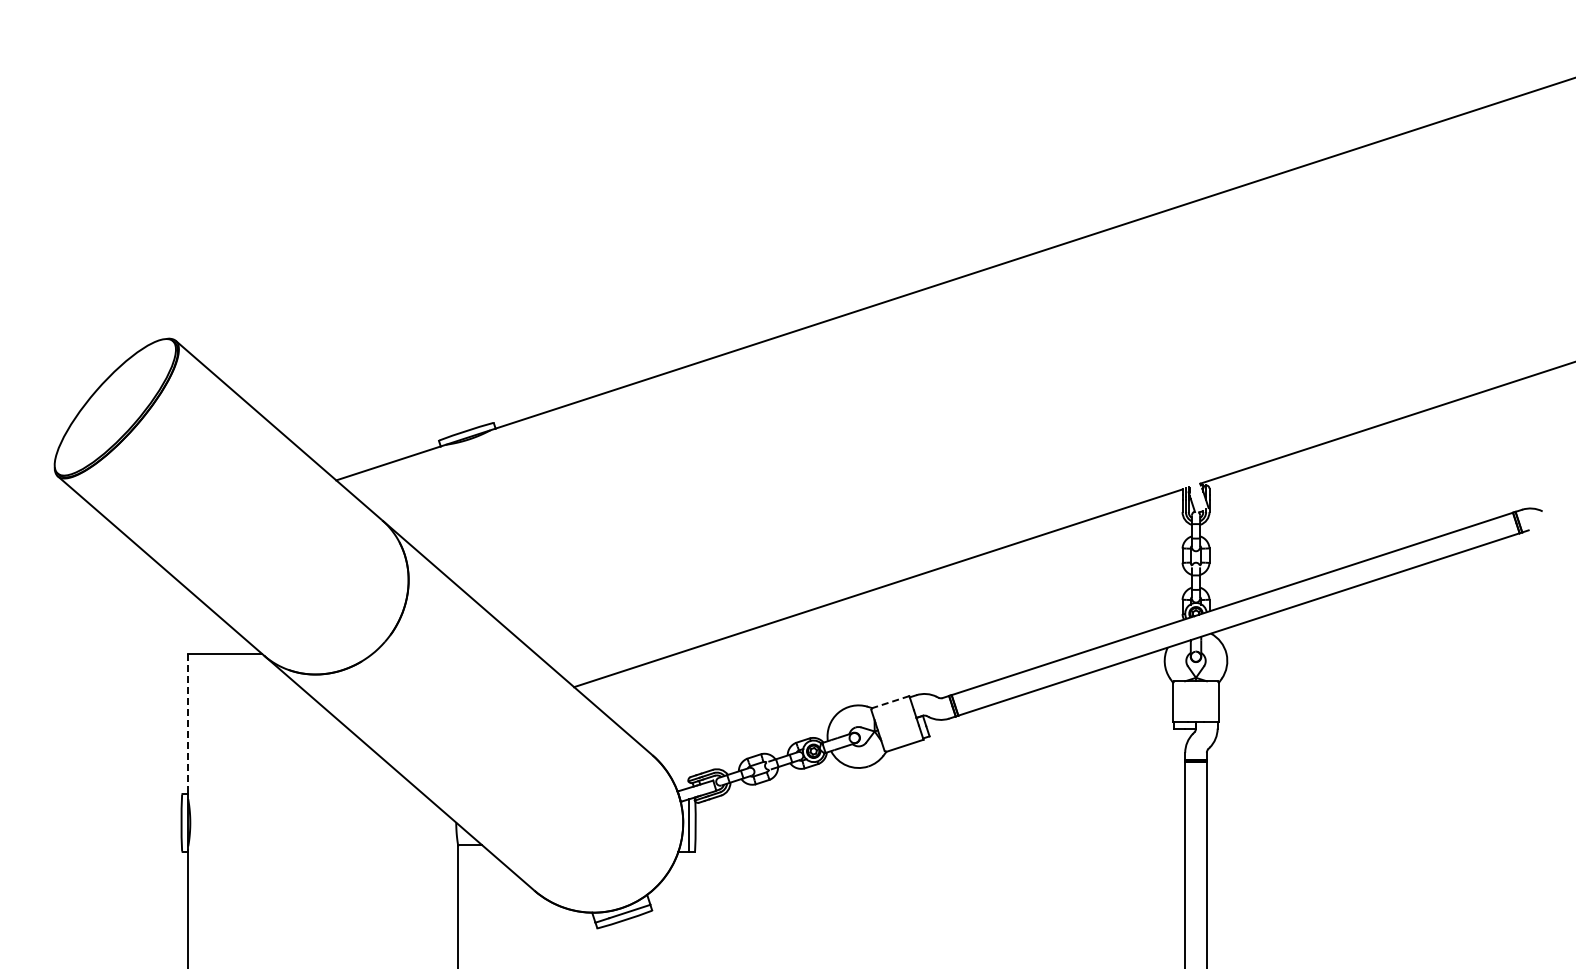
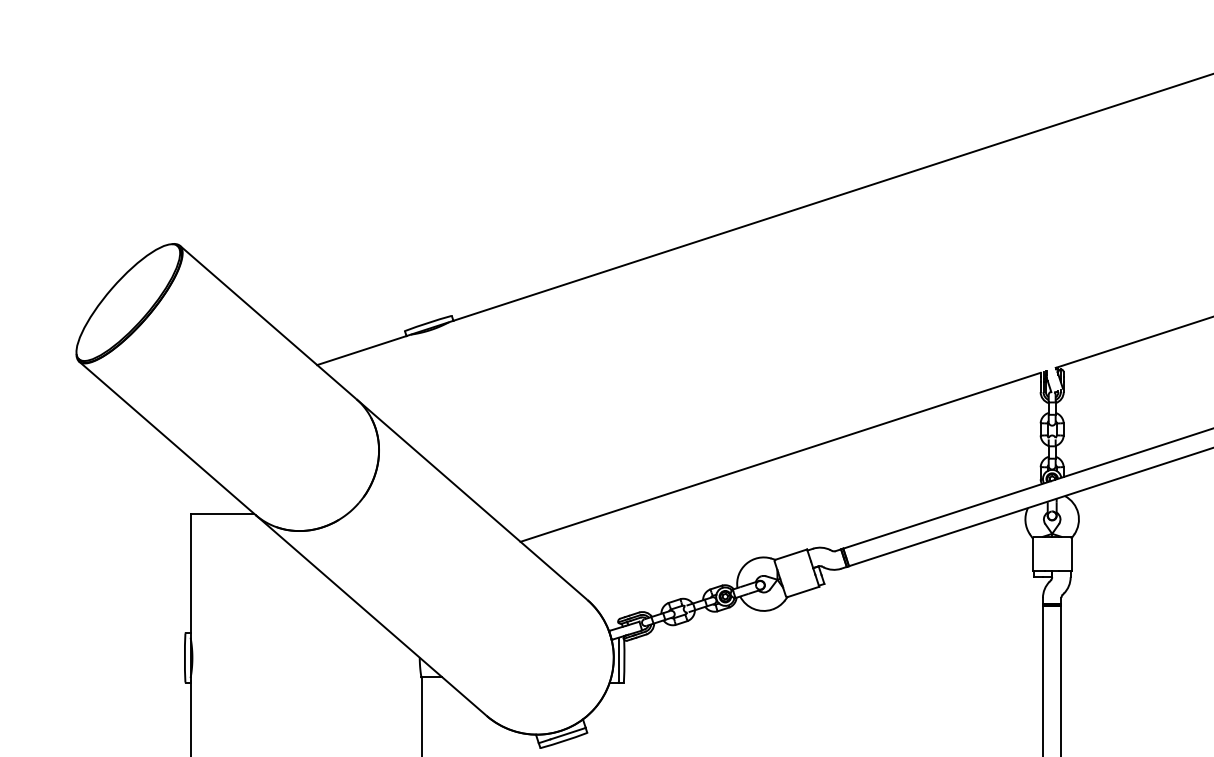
line: (890, 702) -> (791, 554), dashed -> solid
line: (188, 724) -> (190, 573), dashed -> solid

